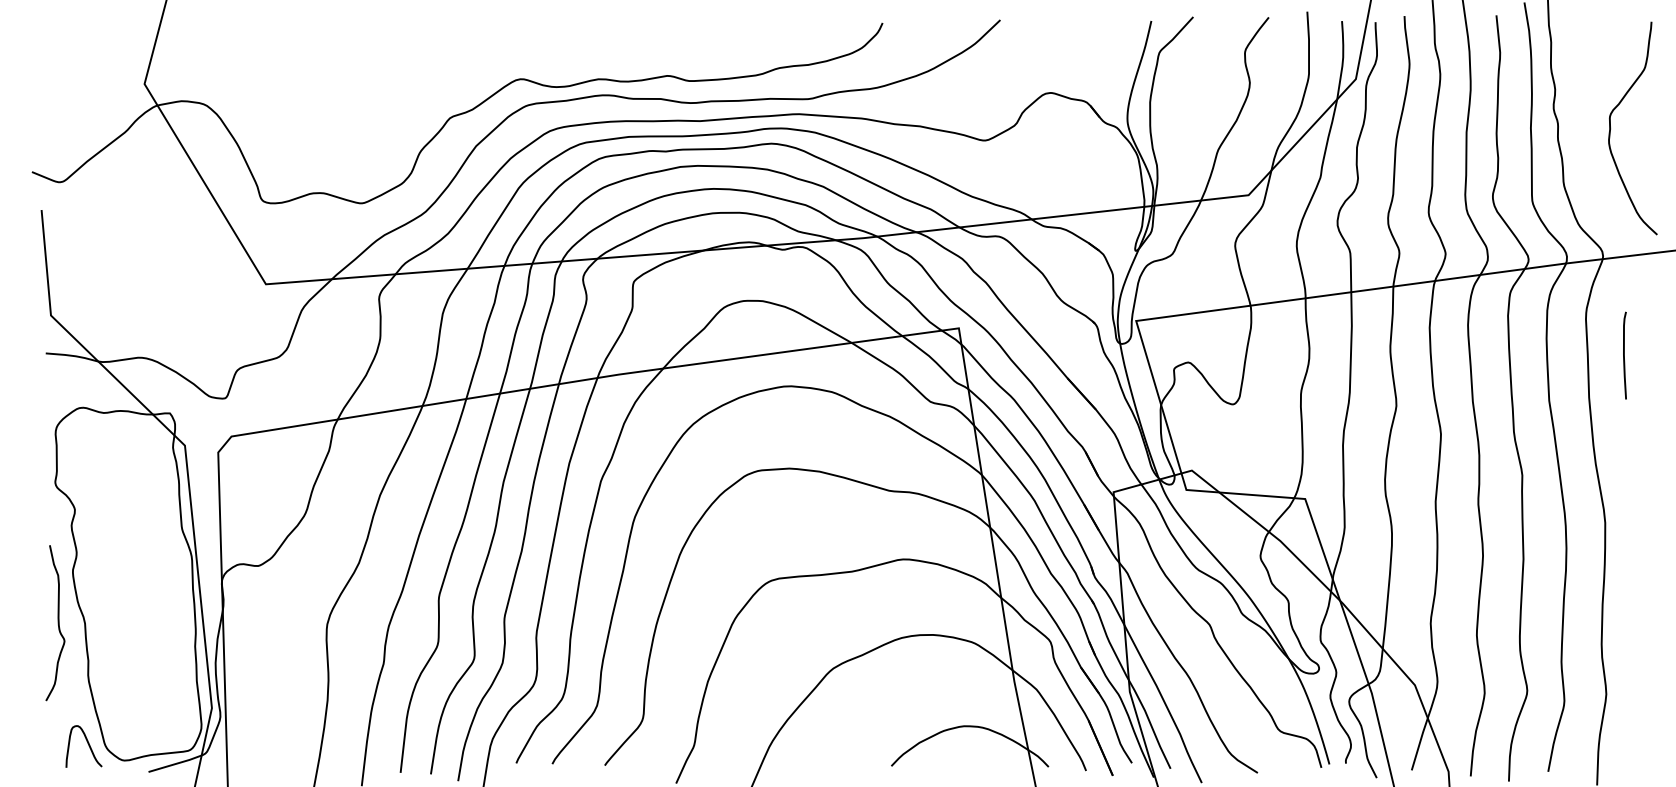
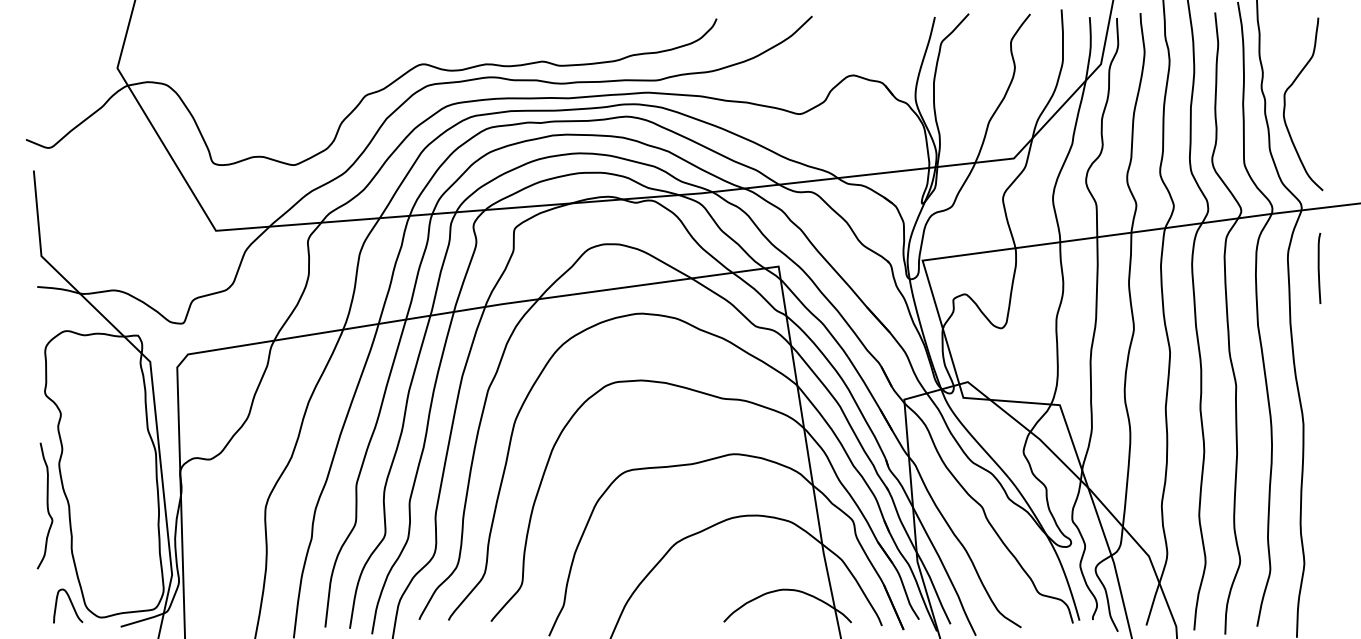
curve: (1610, 128) -> (1285, 104), moved
curve: (1624, 355) -> (1319, 268), moved

